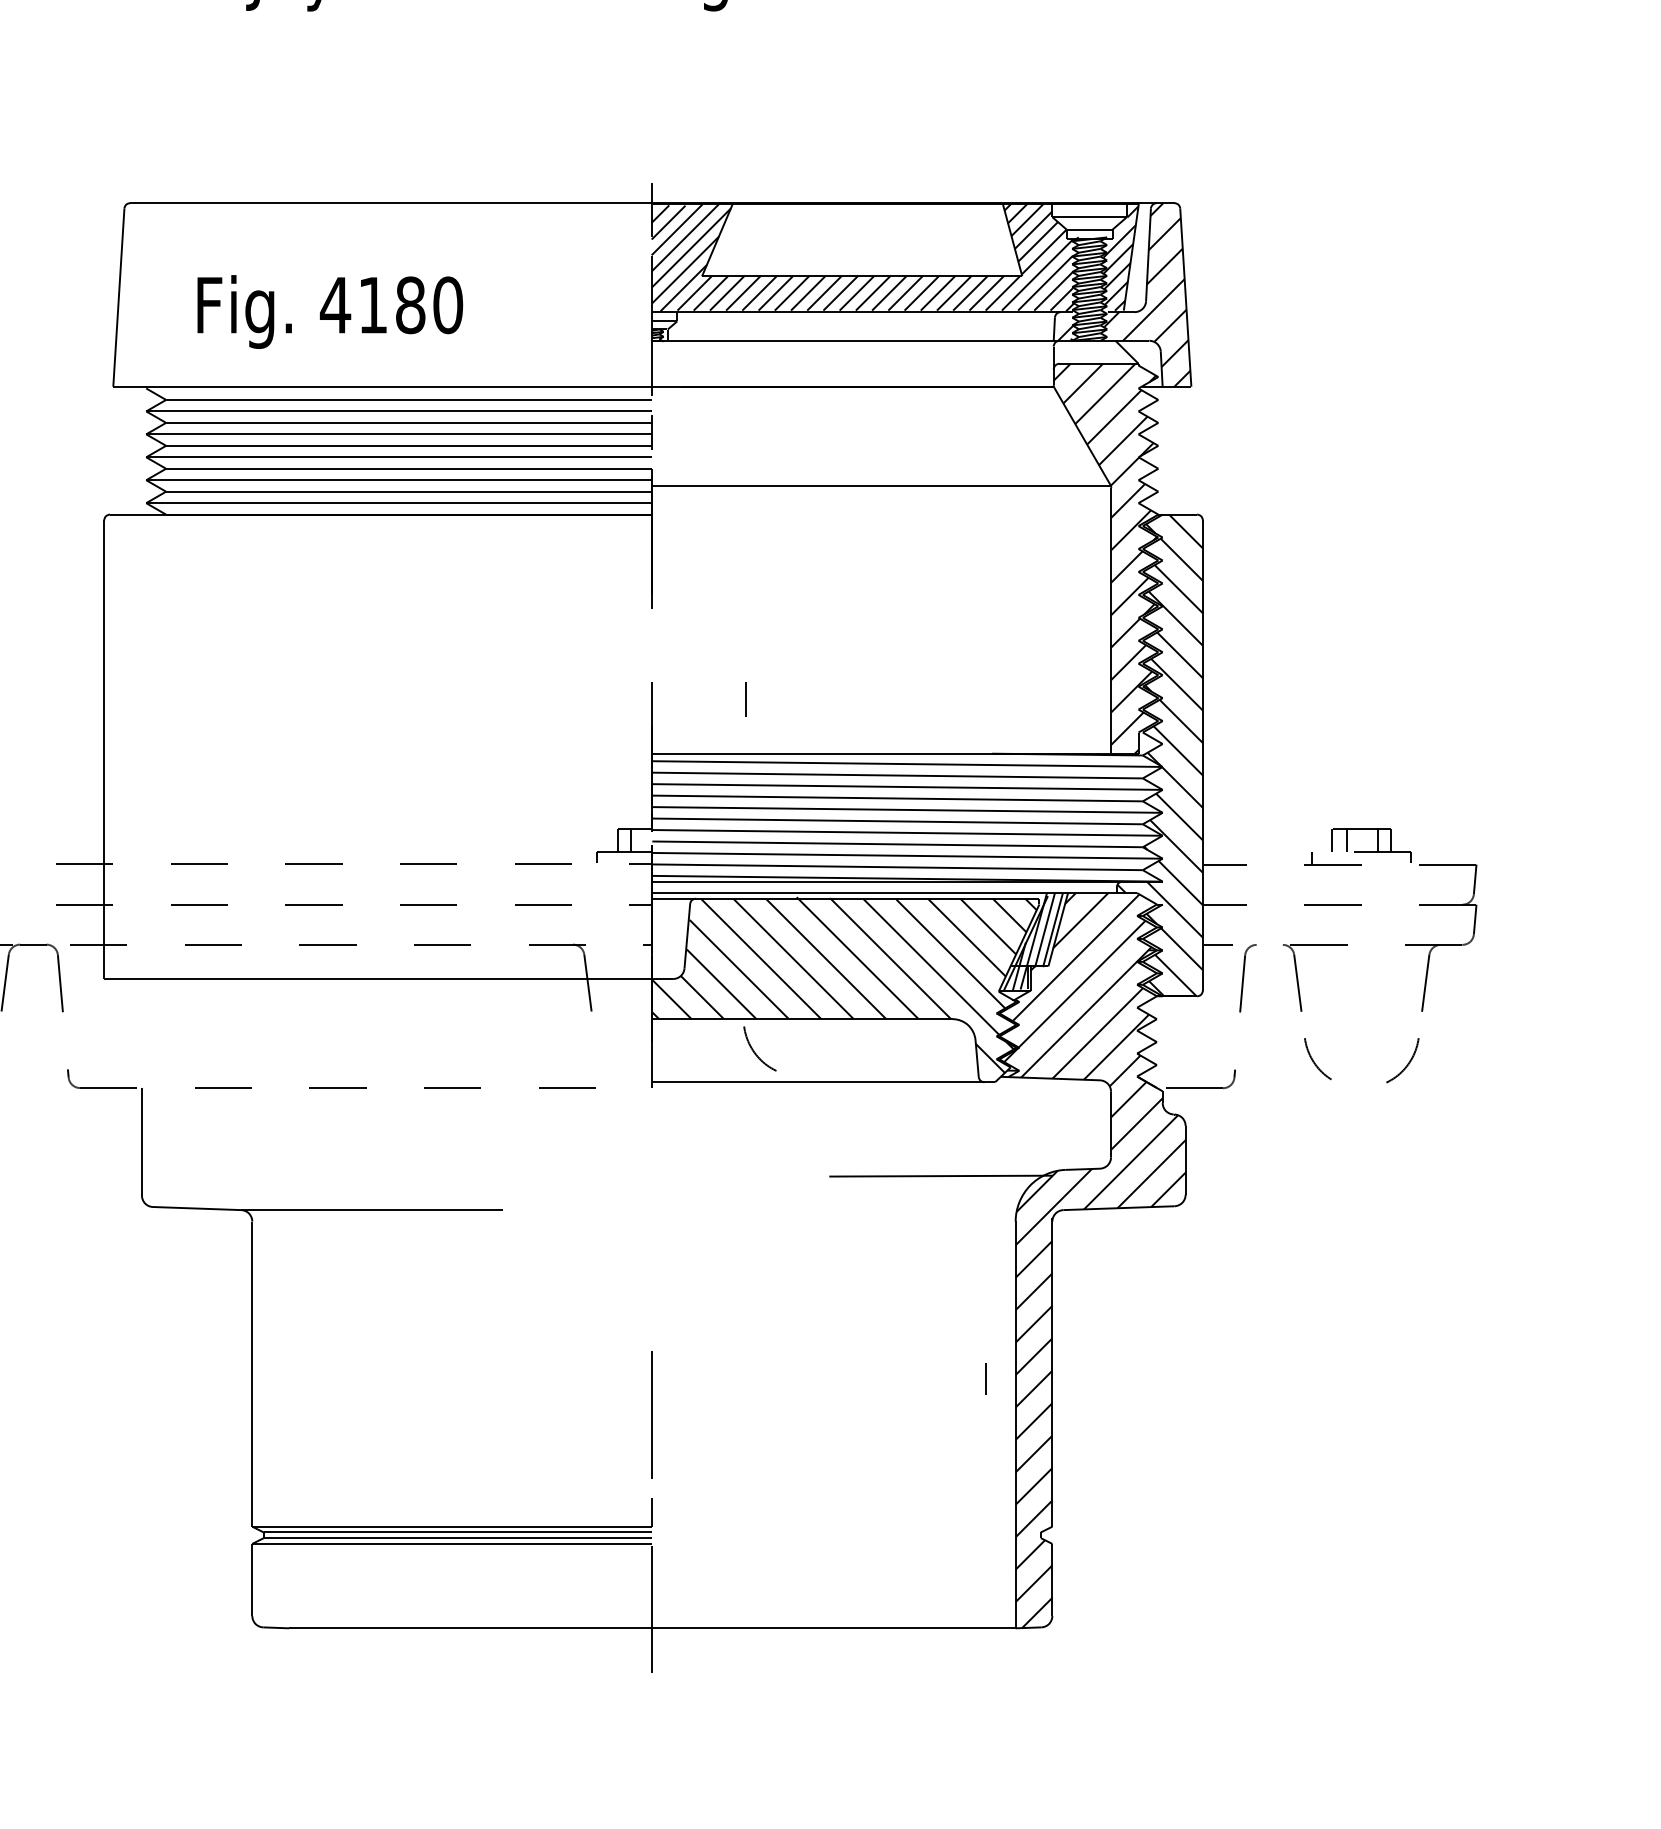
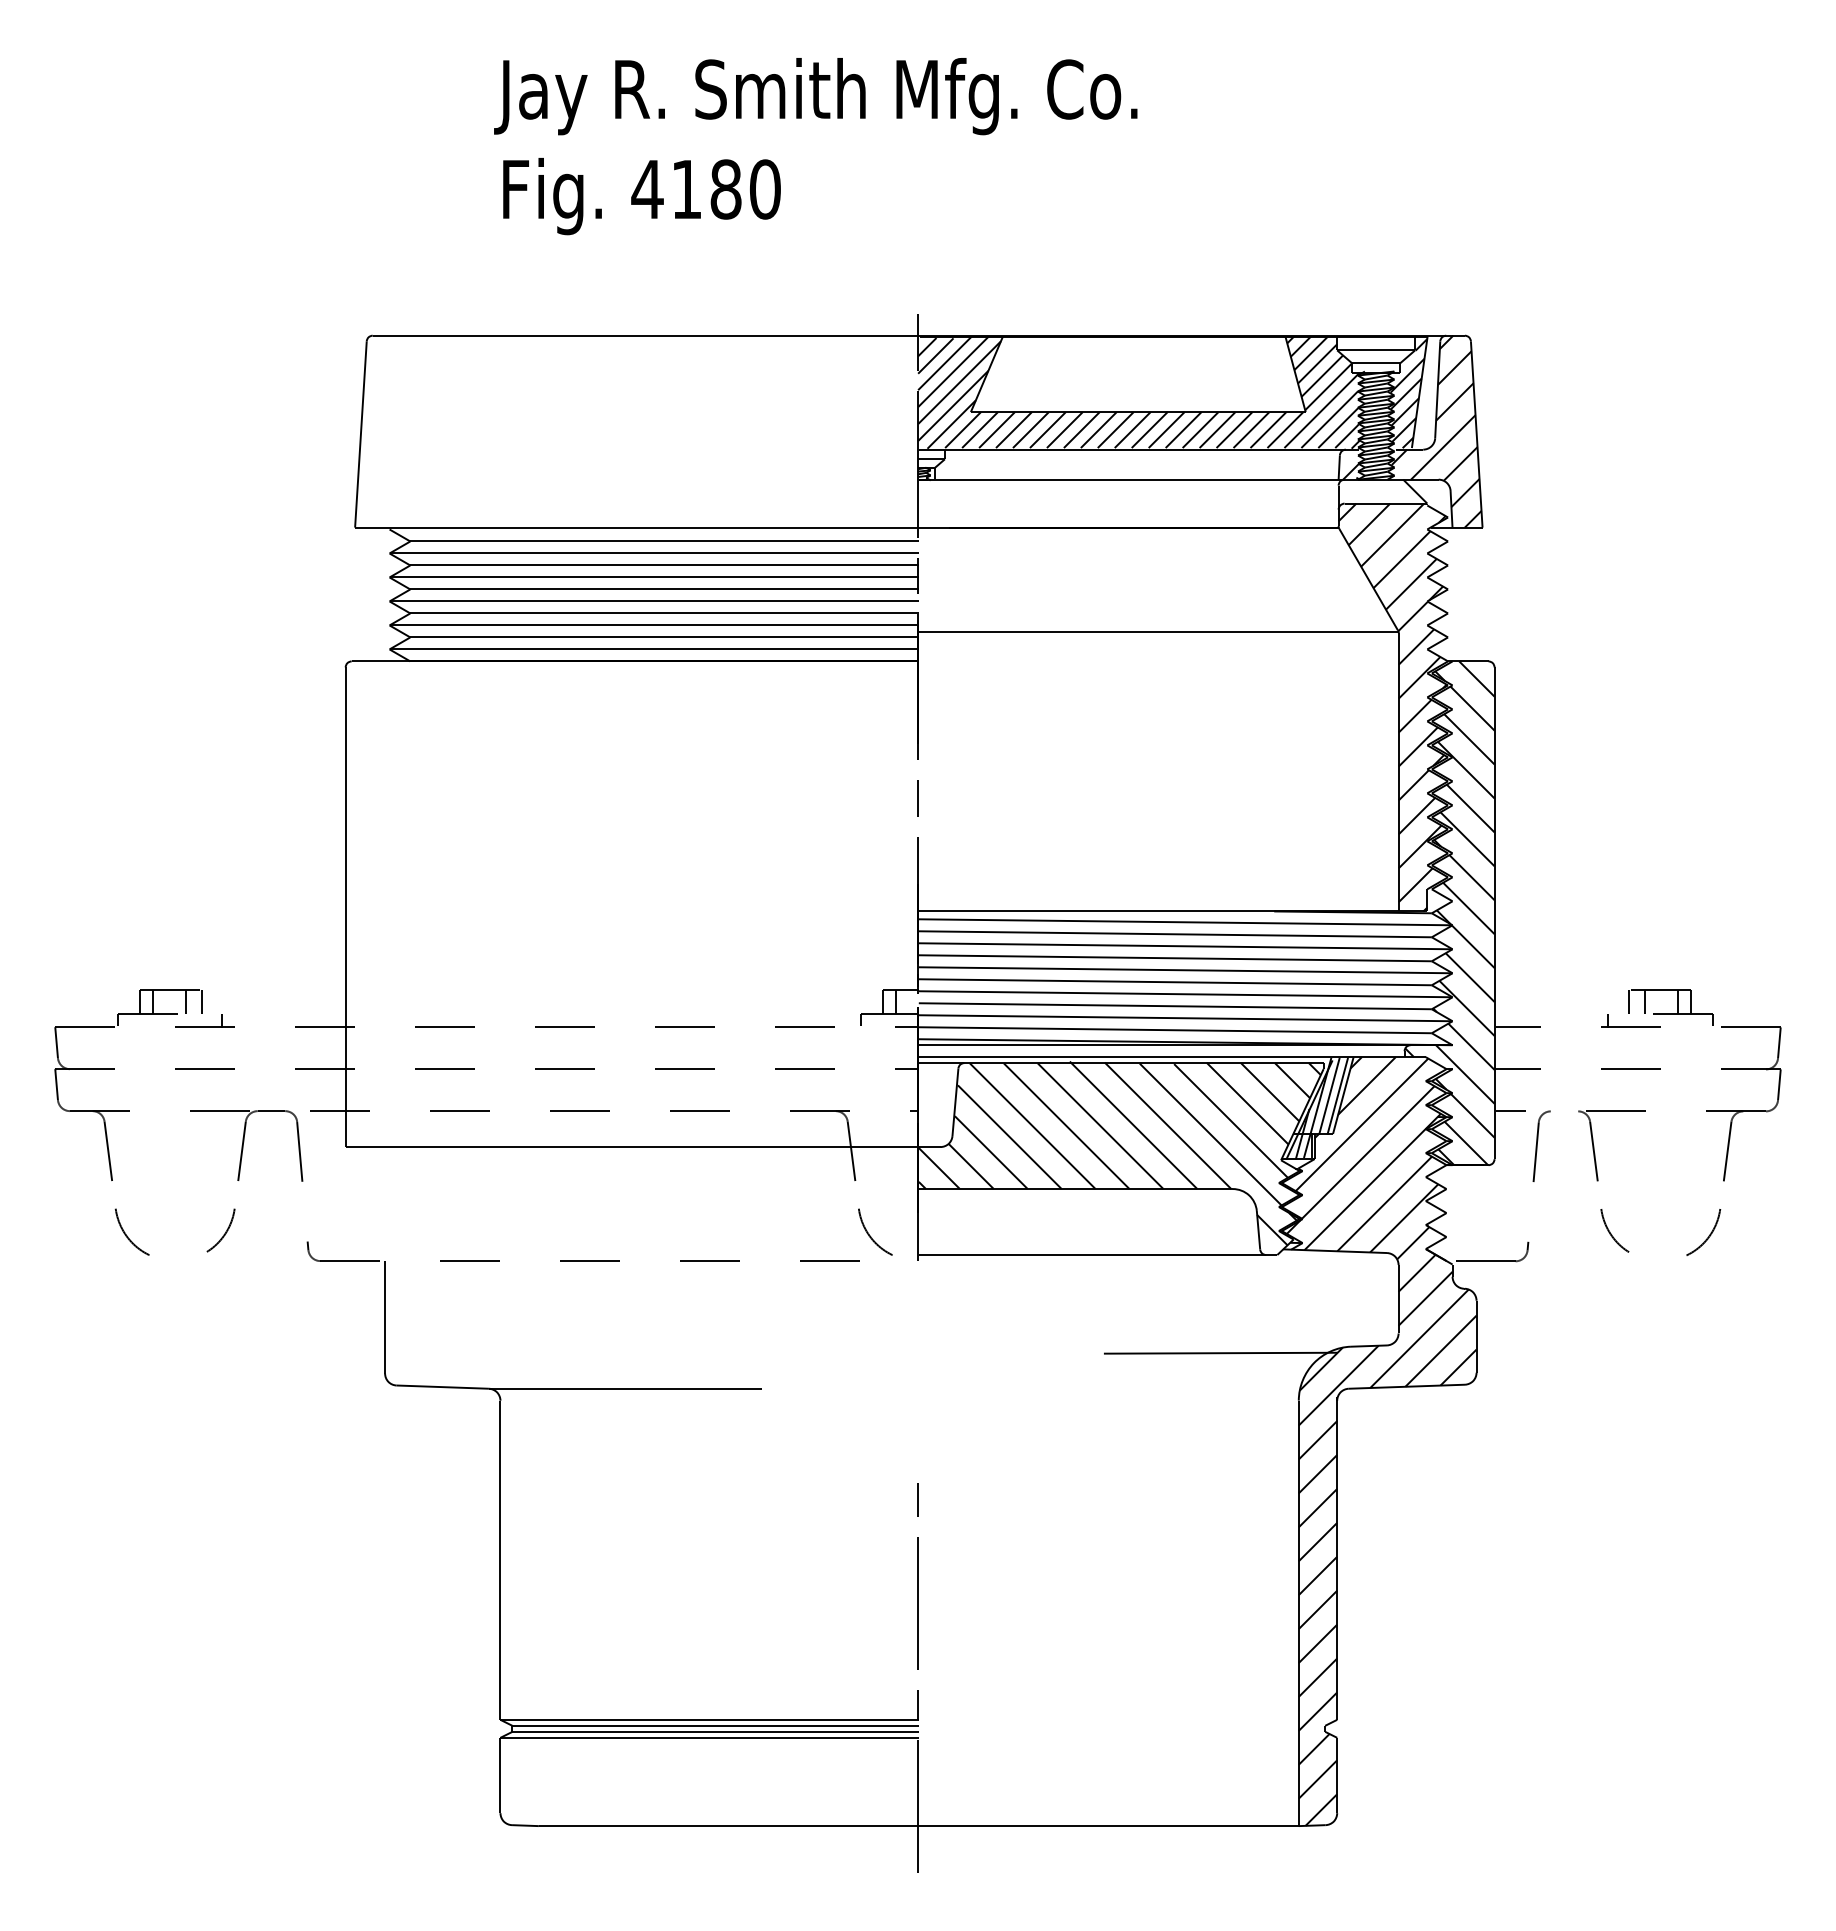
text: (329, 311) -> (641, 196), moved
line: (745, 699) -> (917, 798), moved
curve: (754, 1050) -> (869, 1233), moved
line: (985, 1378) -> (917, 1499), moved

